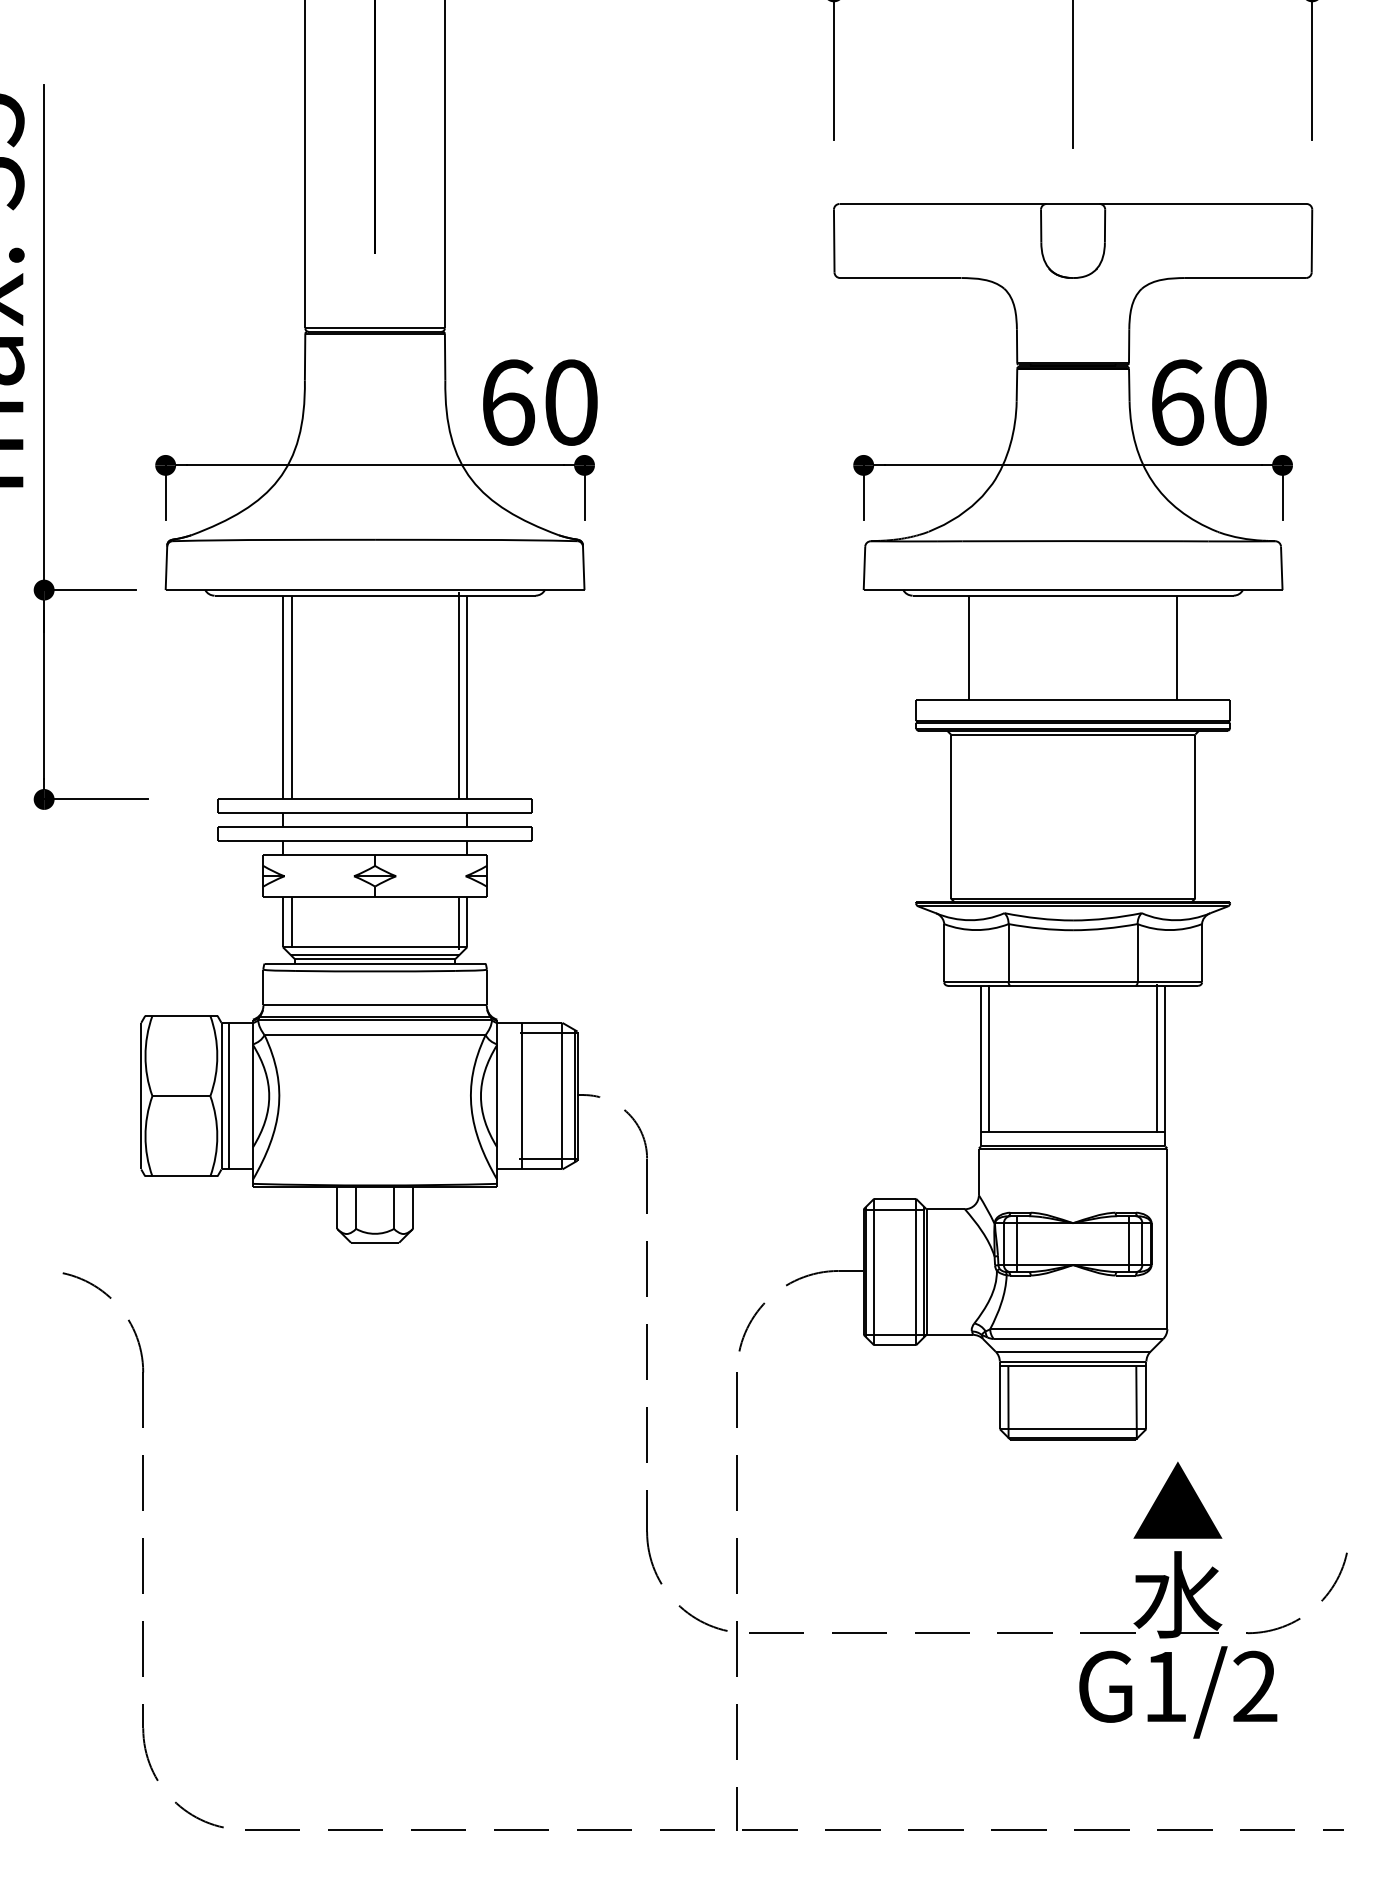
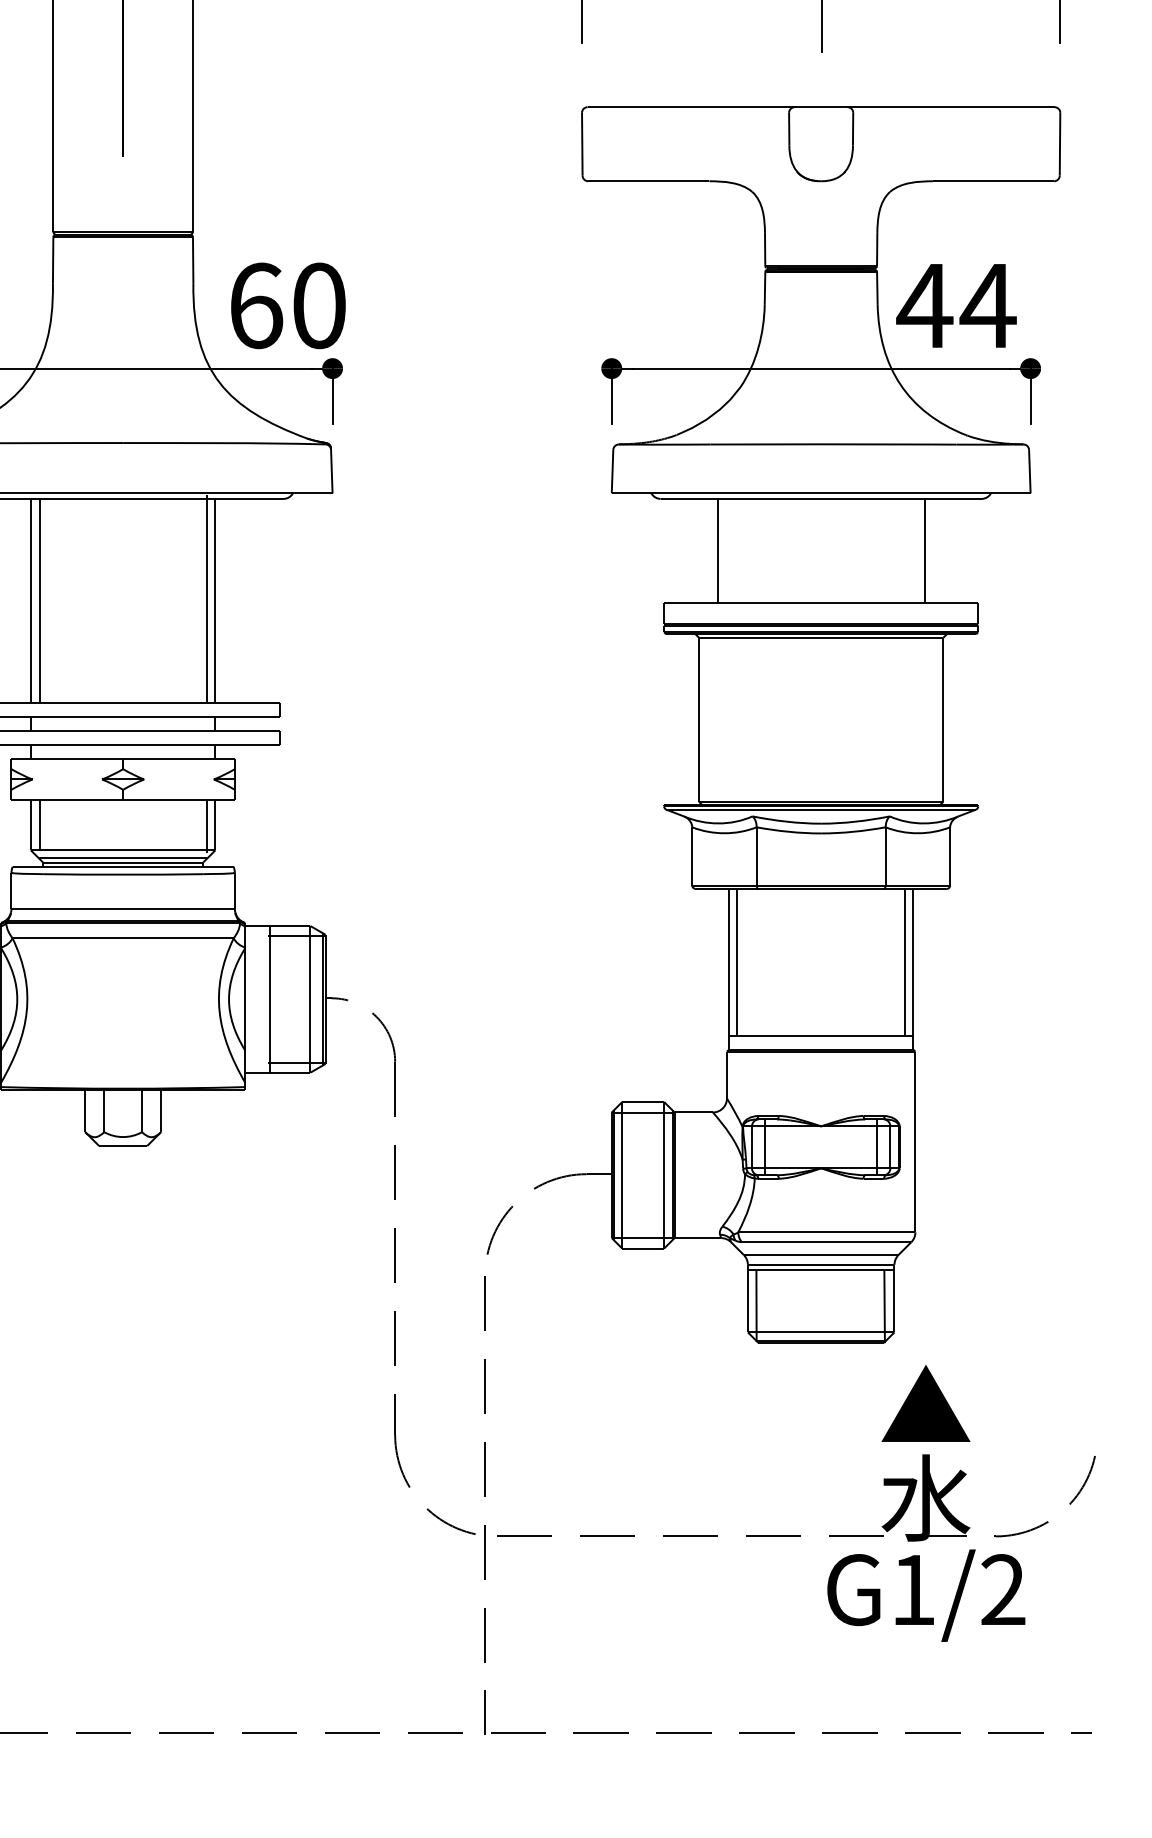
text: (1208, 402) -> (956, 305), 60 -> 44

